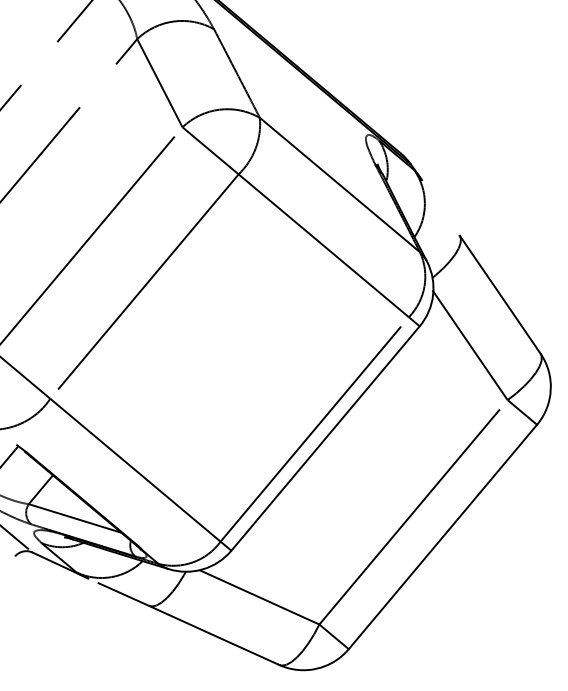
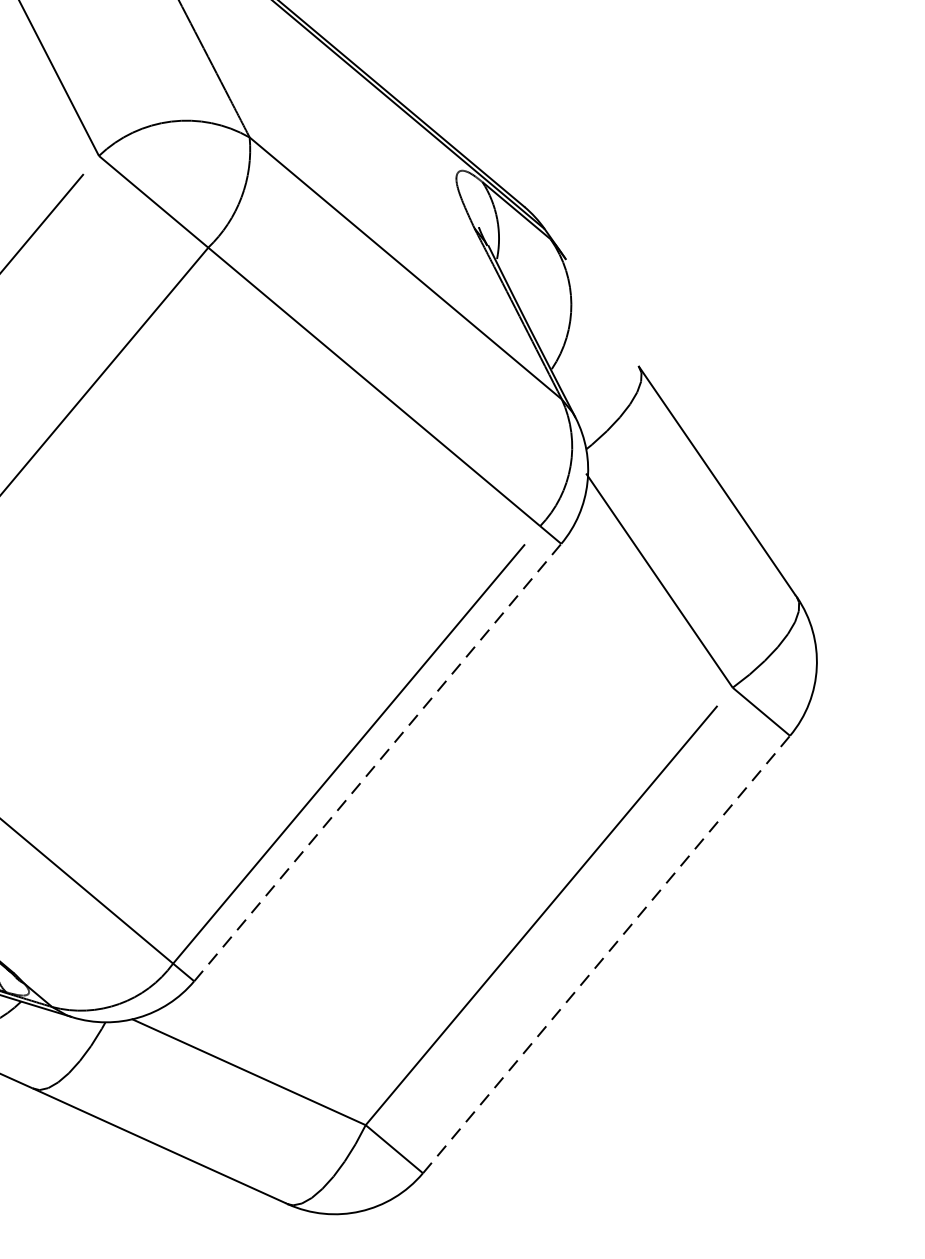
line: (325, 438) -> (377, 762), solid -> dashed
line: (443, 536) -> (607, 953), solid -> dashed

